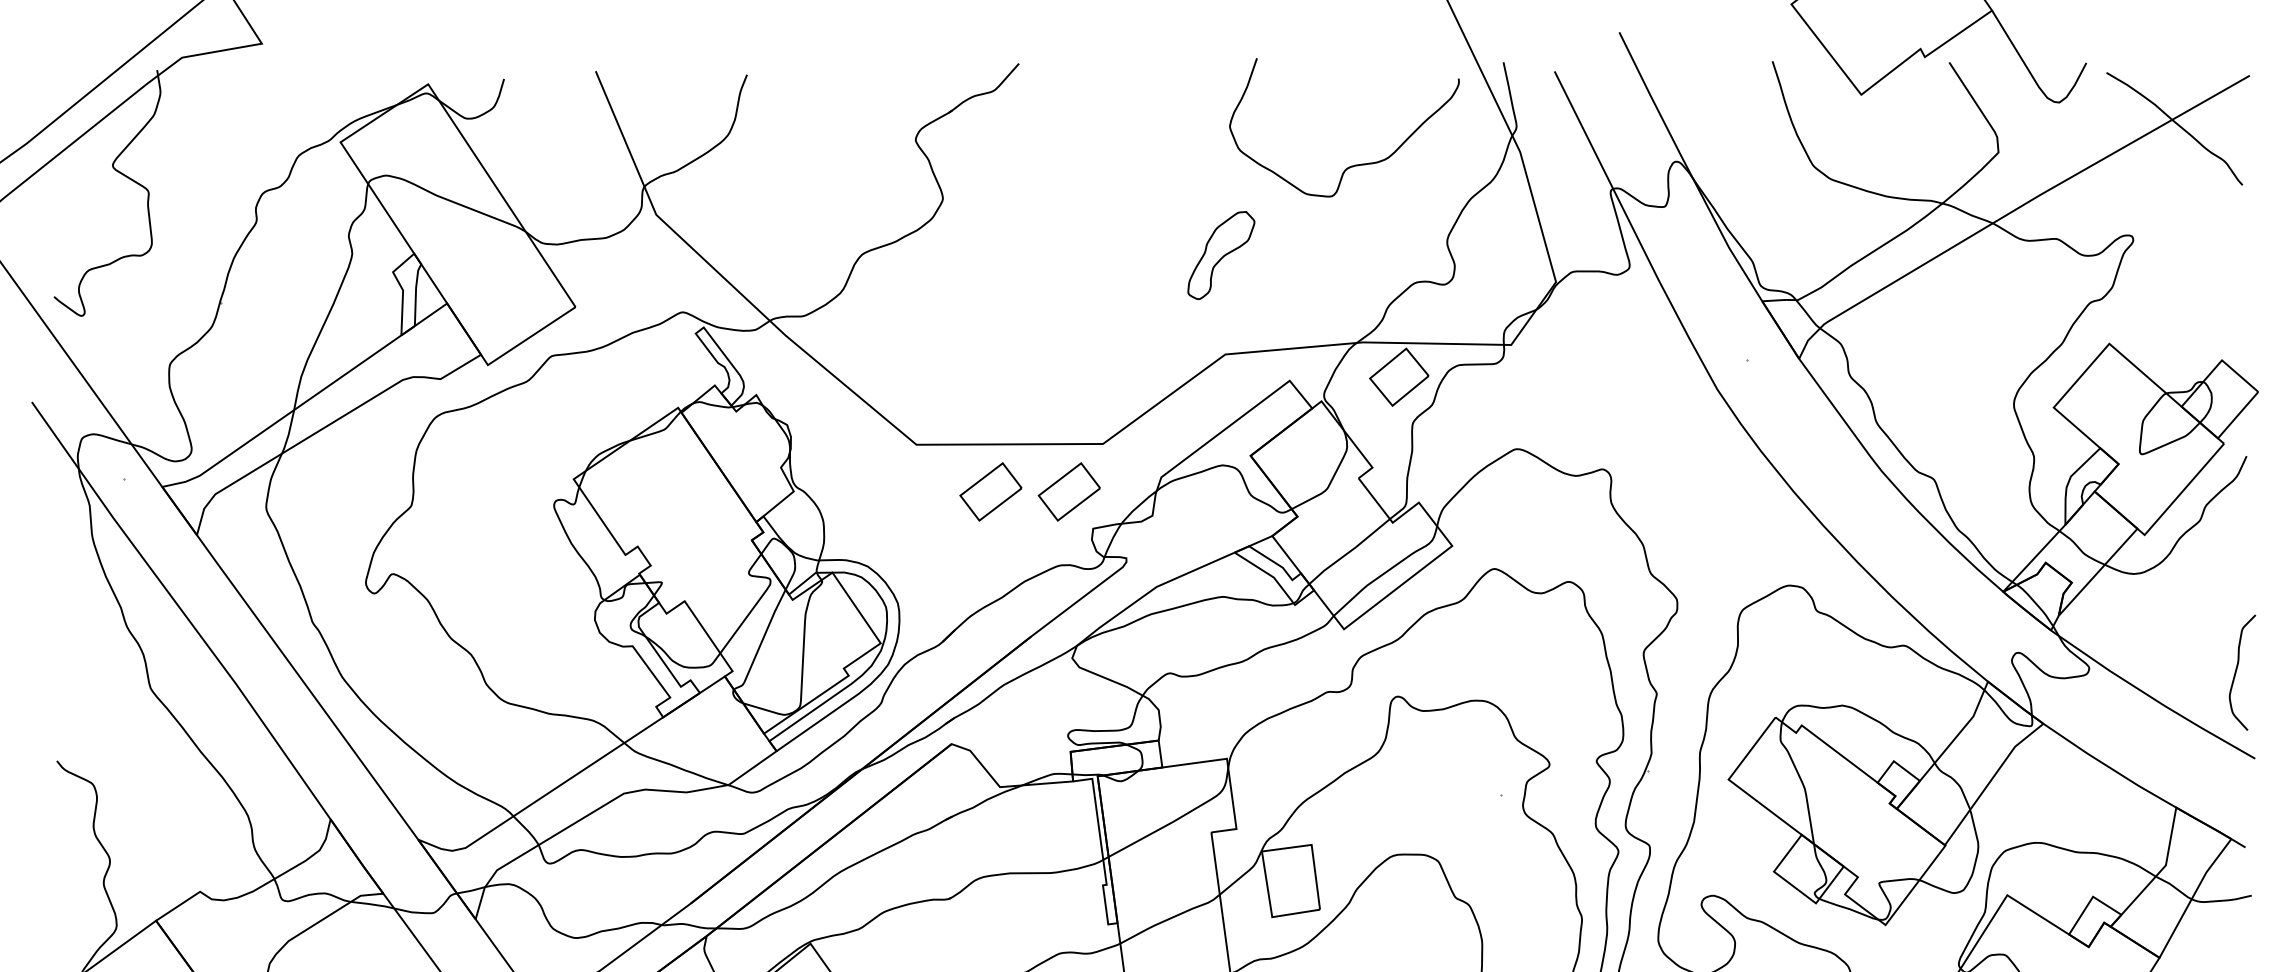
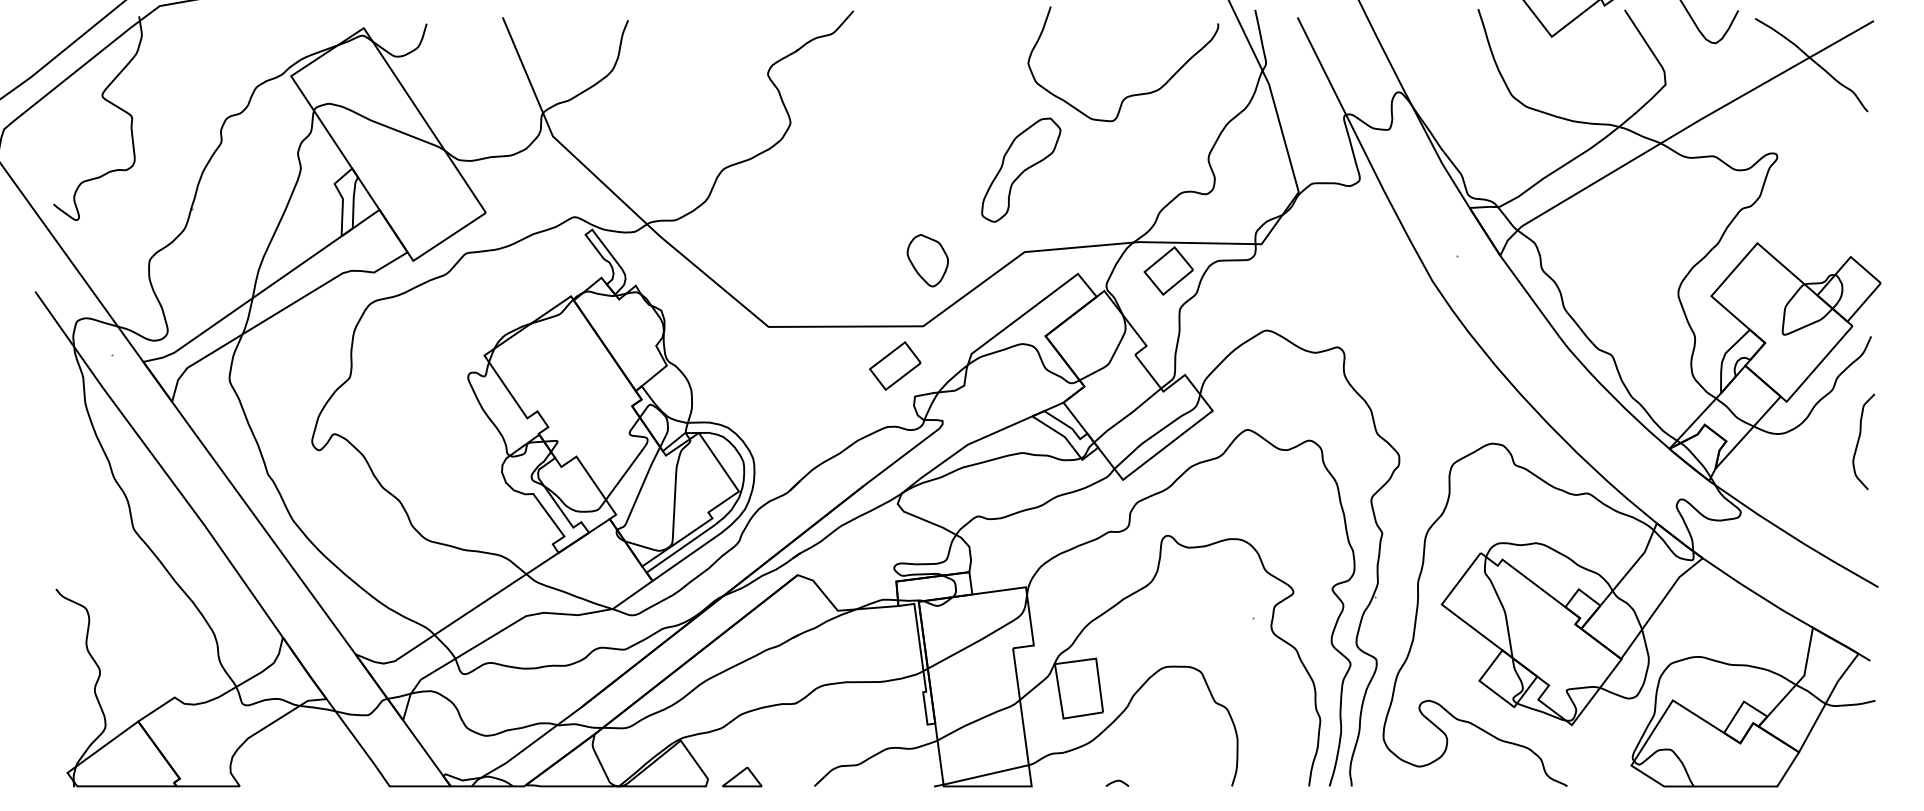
part: (1221, 254) -> (1021, 169), size x1.43
part: (1108, 364) -> (927, 260), added
part: (991, 491) -> (830, 365), removed
curve: (2237, 672) -> (1859, 441), moved

